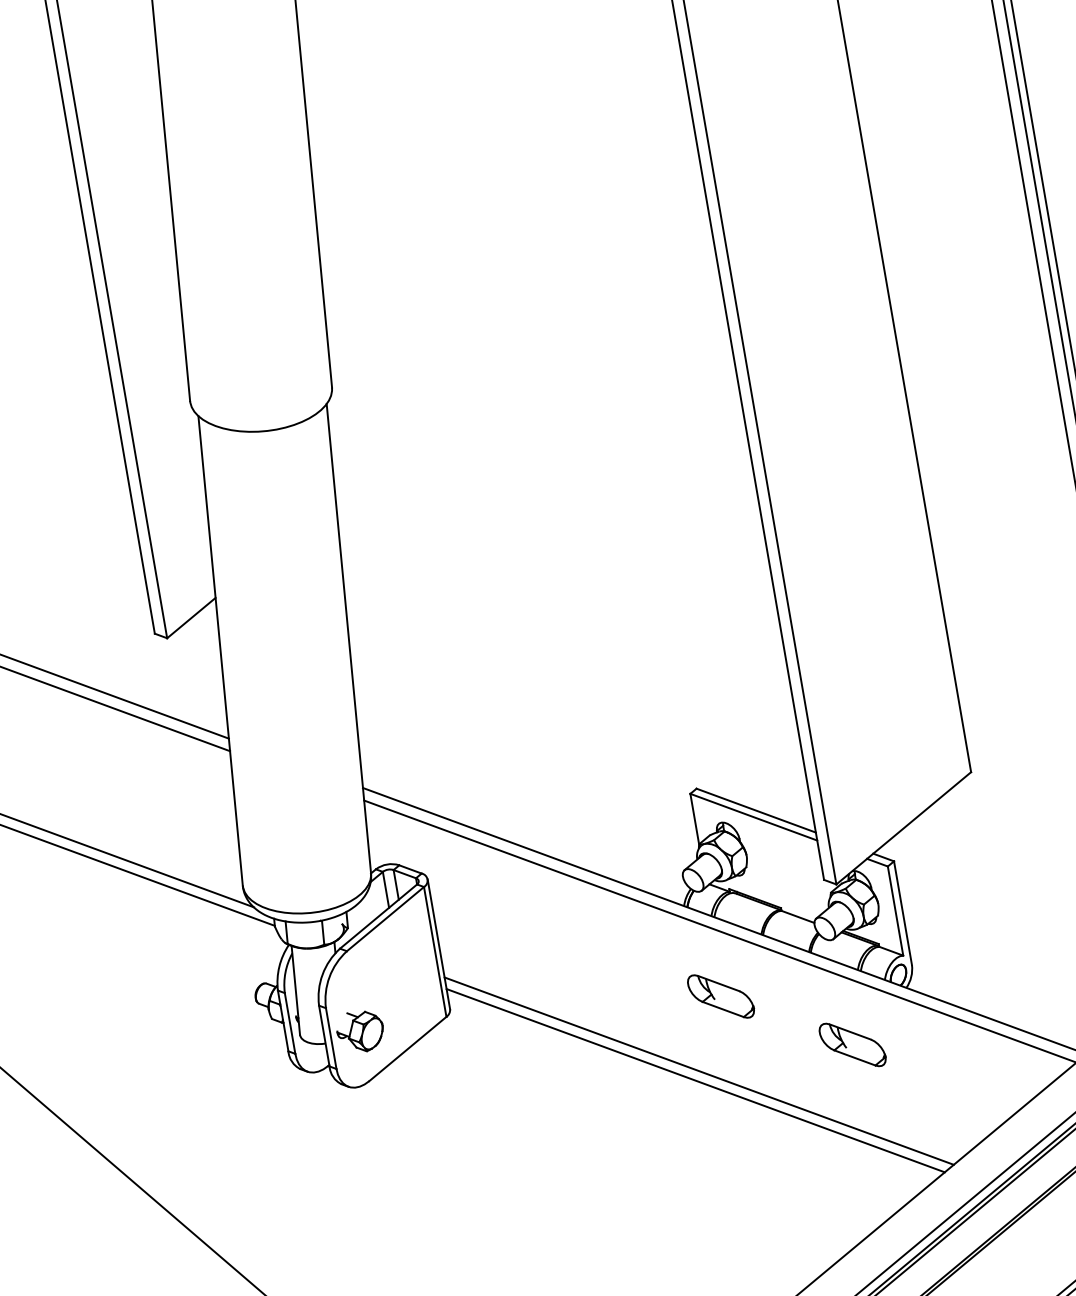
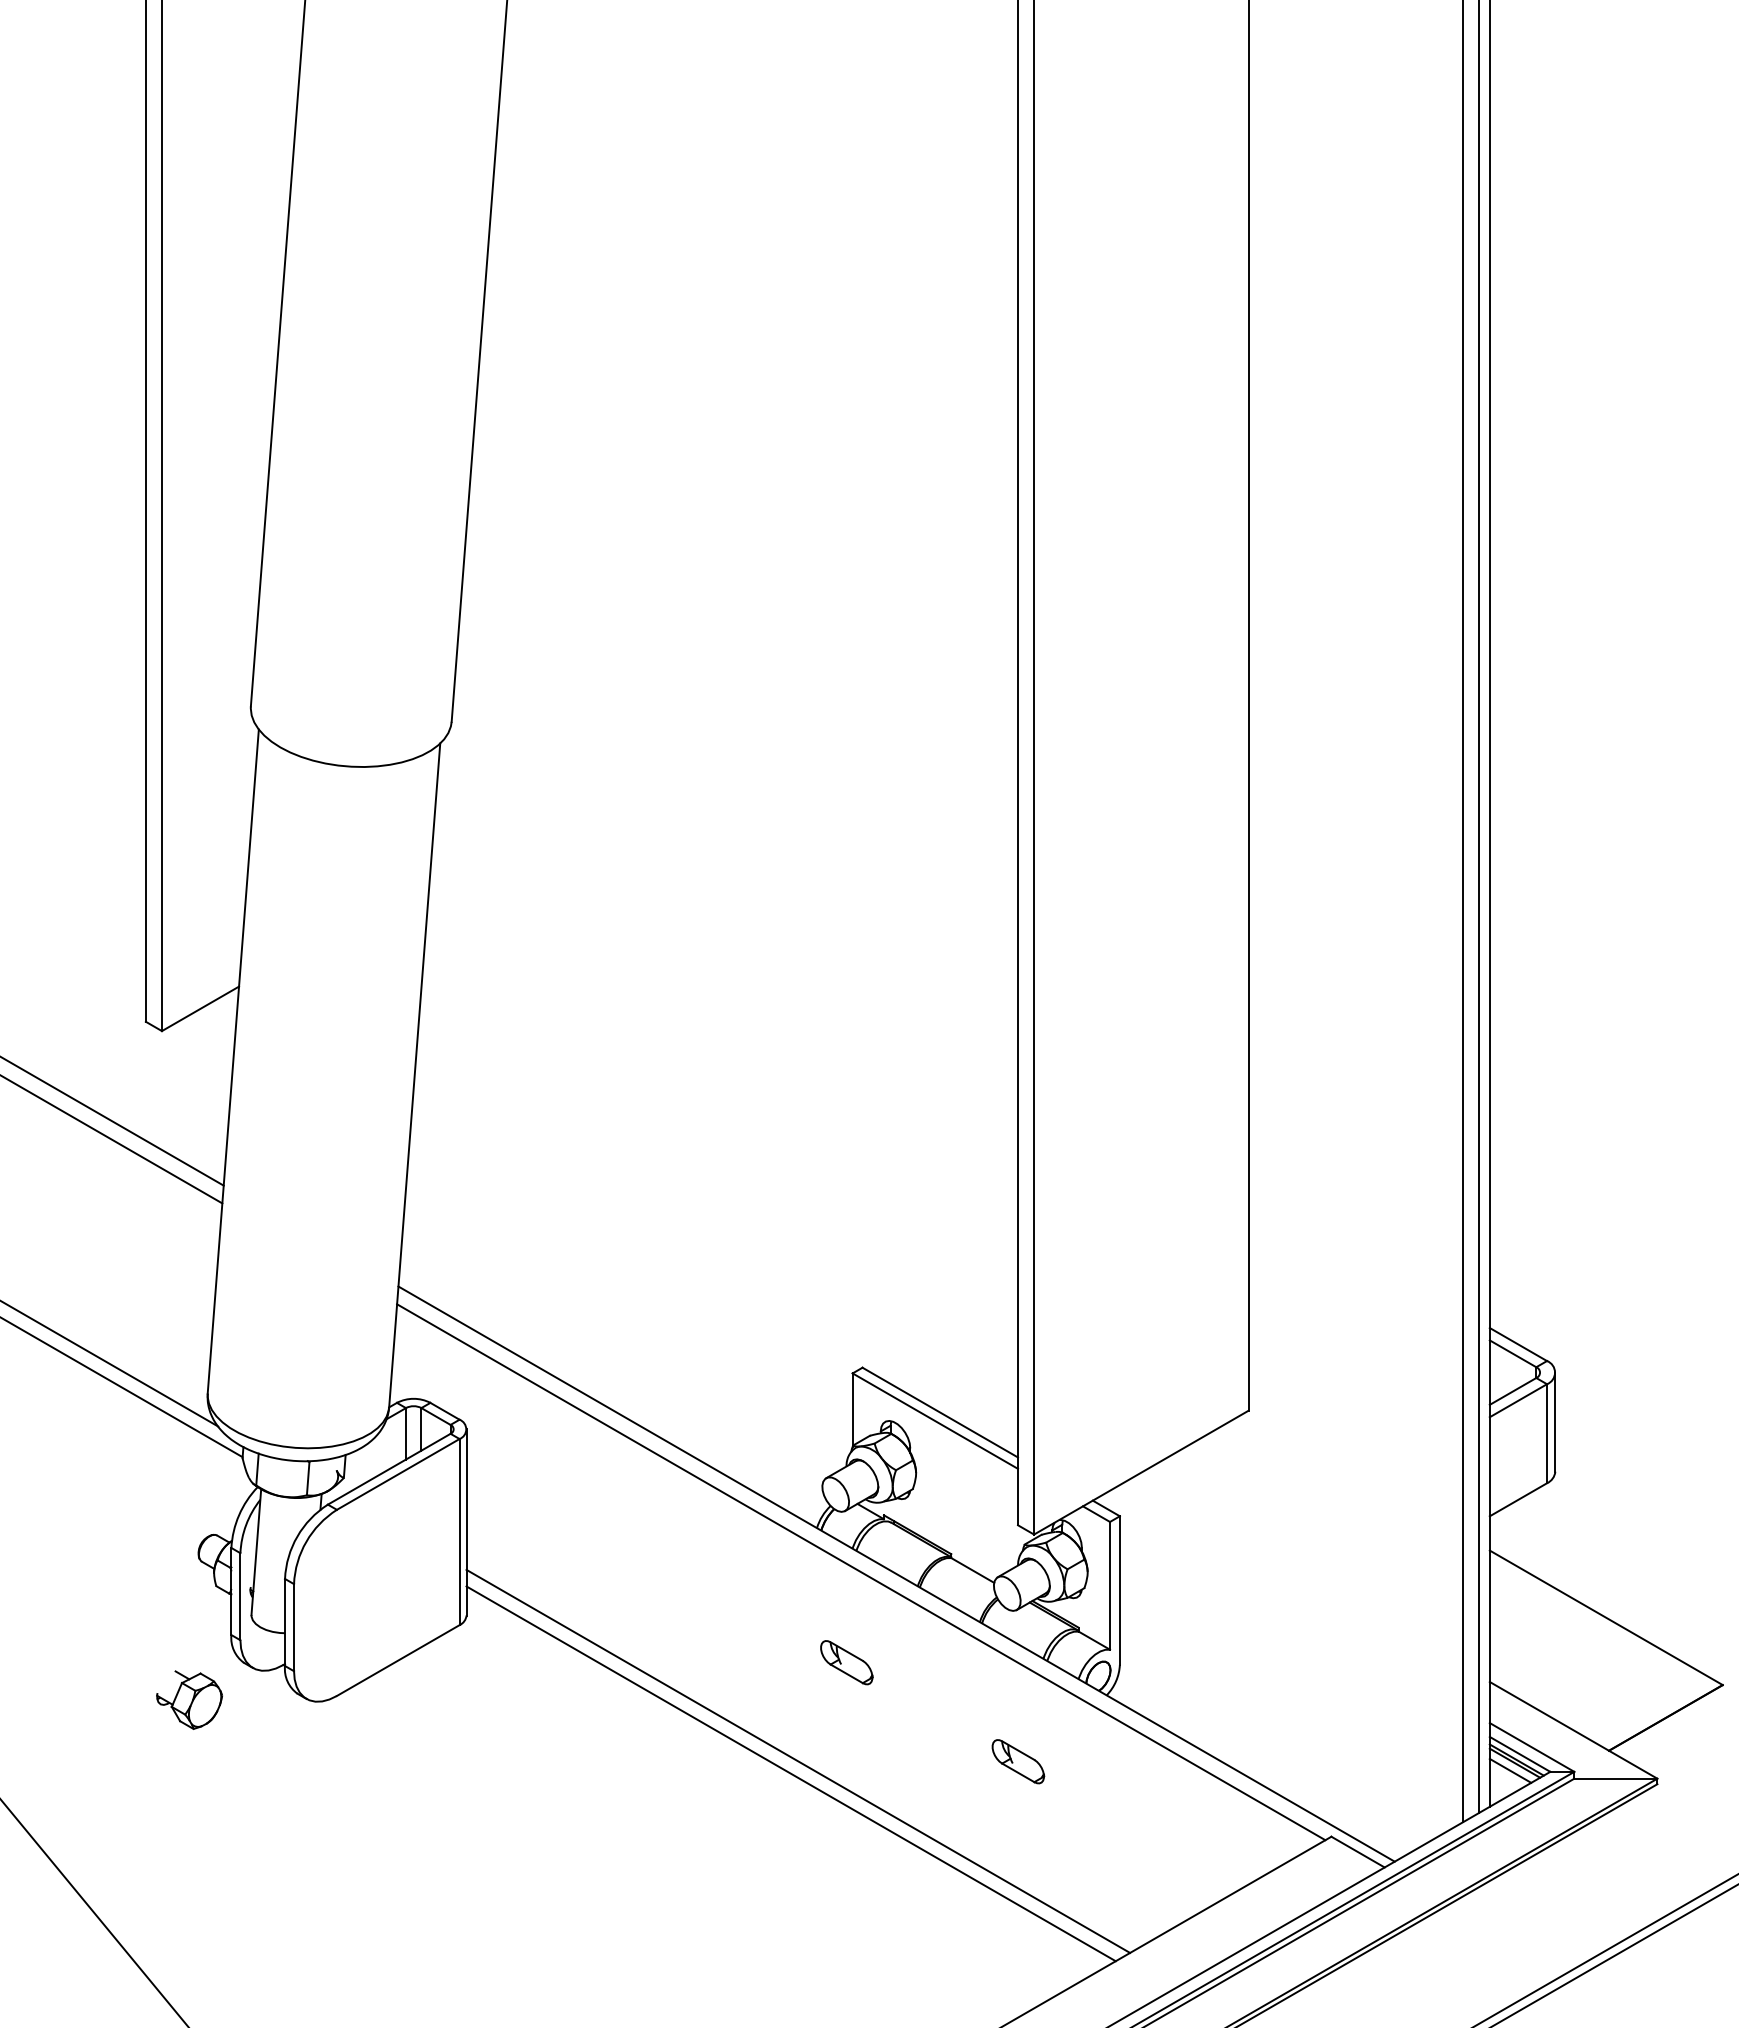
part: (720, 996) -> (846, 1662), size x0.6
part: (360, 1031) -> (189, 1699), moved
part: (852, 1044) -> (1018, 1761), size x0.6

